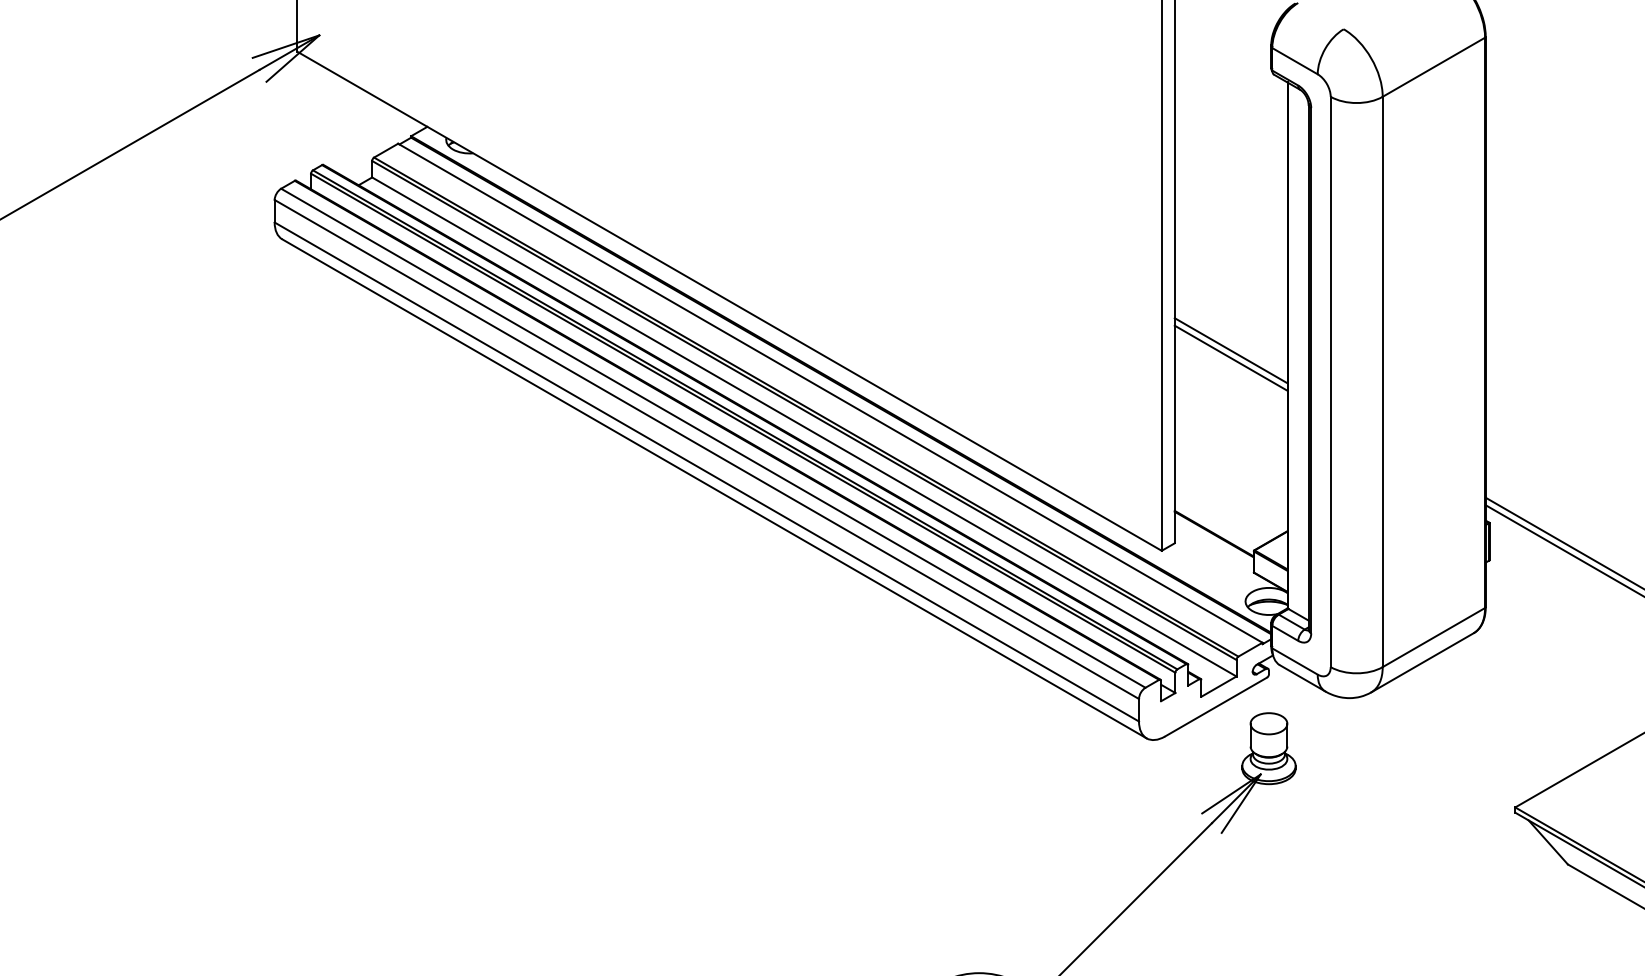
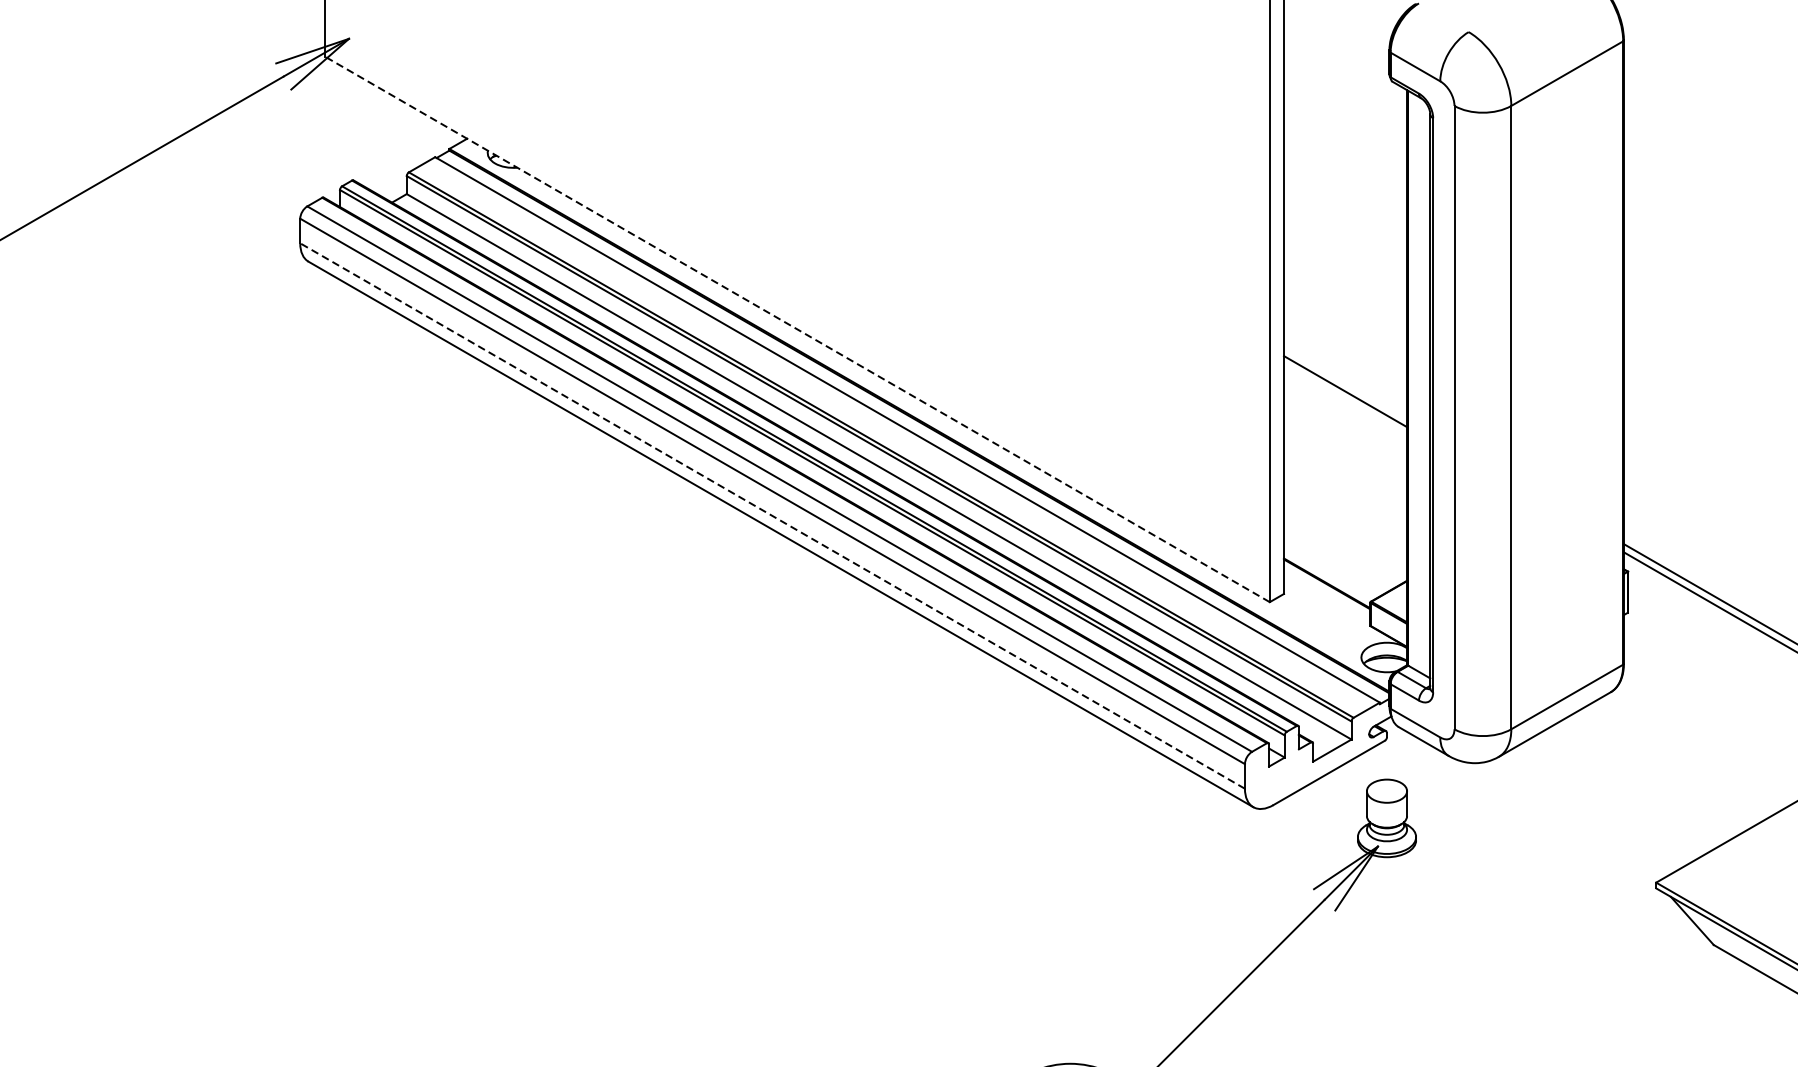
line: (729, 301) -> (797, 329), solid -> dashed
line: (1230, 350) -> (1344, 383), removed
line: (706, 471) -> (772, 515), solid -> dashed

